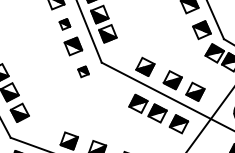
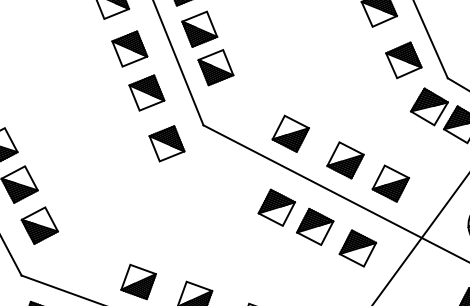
part: (64, 24) -> (129, 49), size x1.67
part: (83, 71) -> (167, 143), size x1.67

